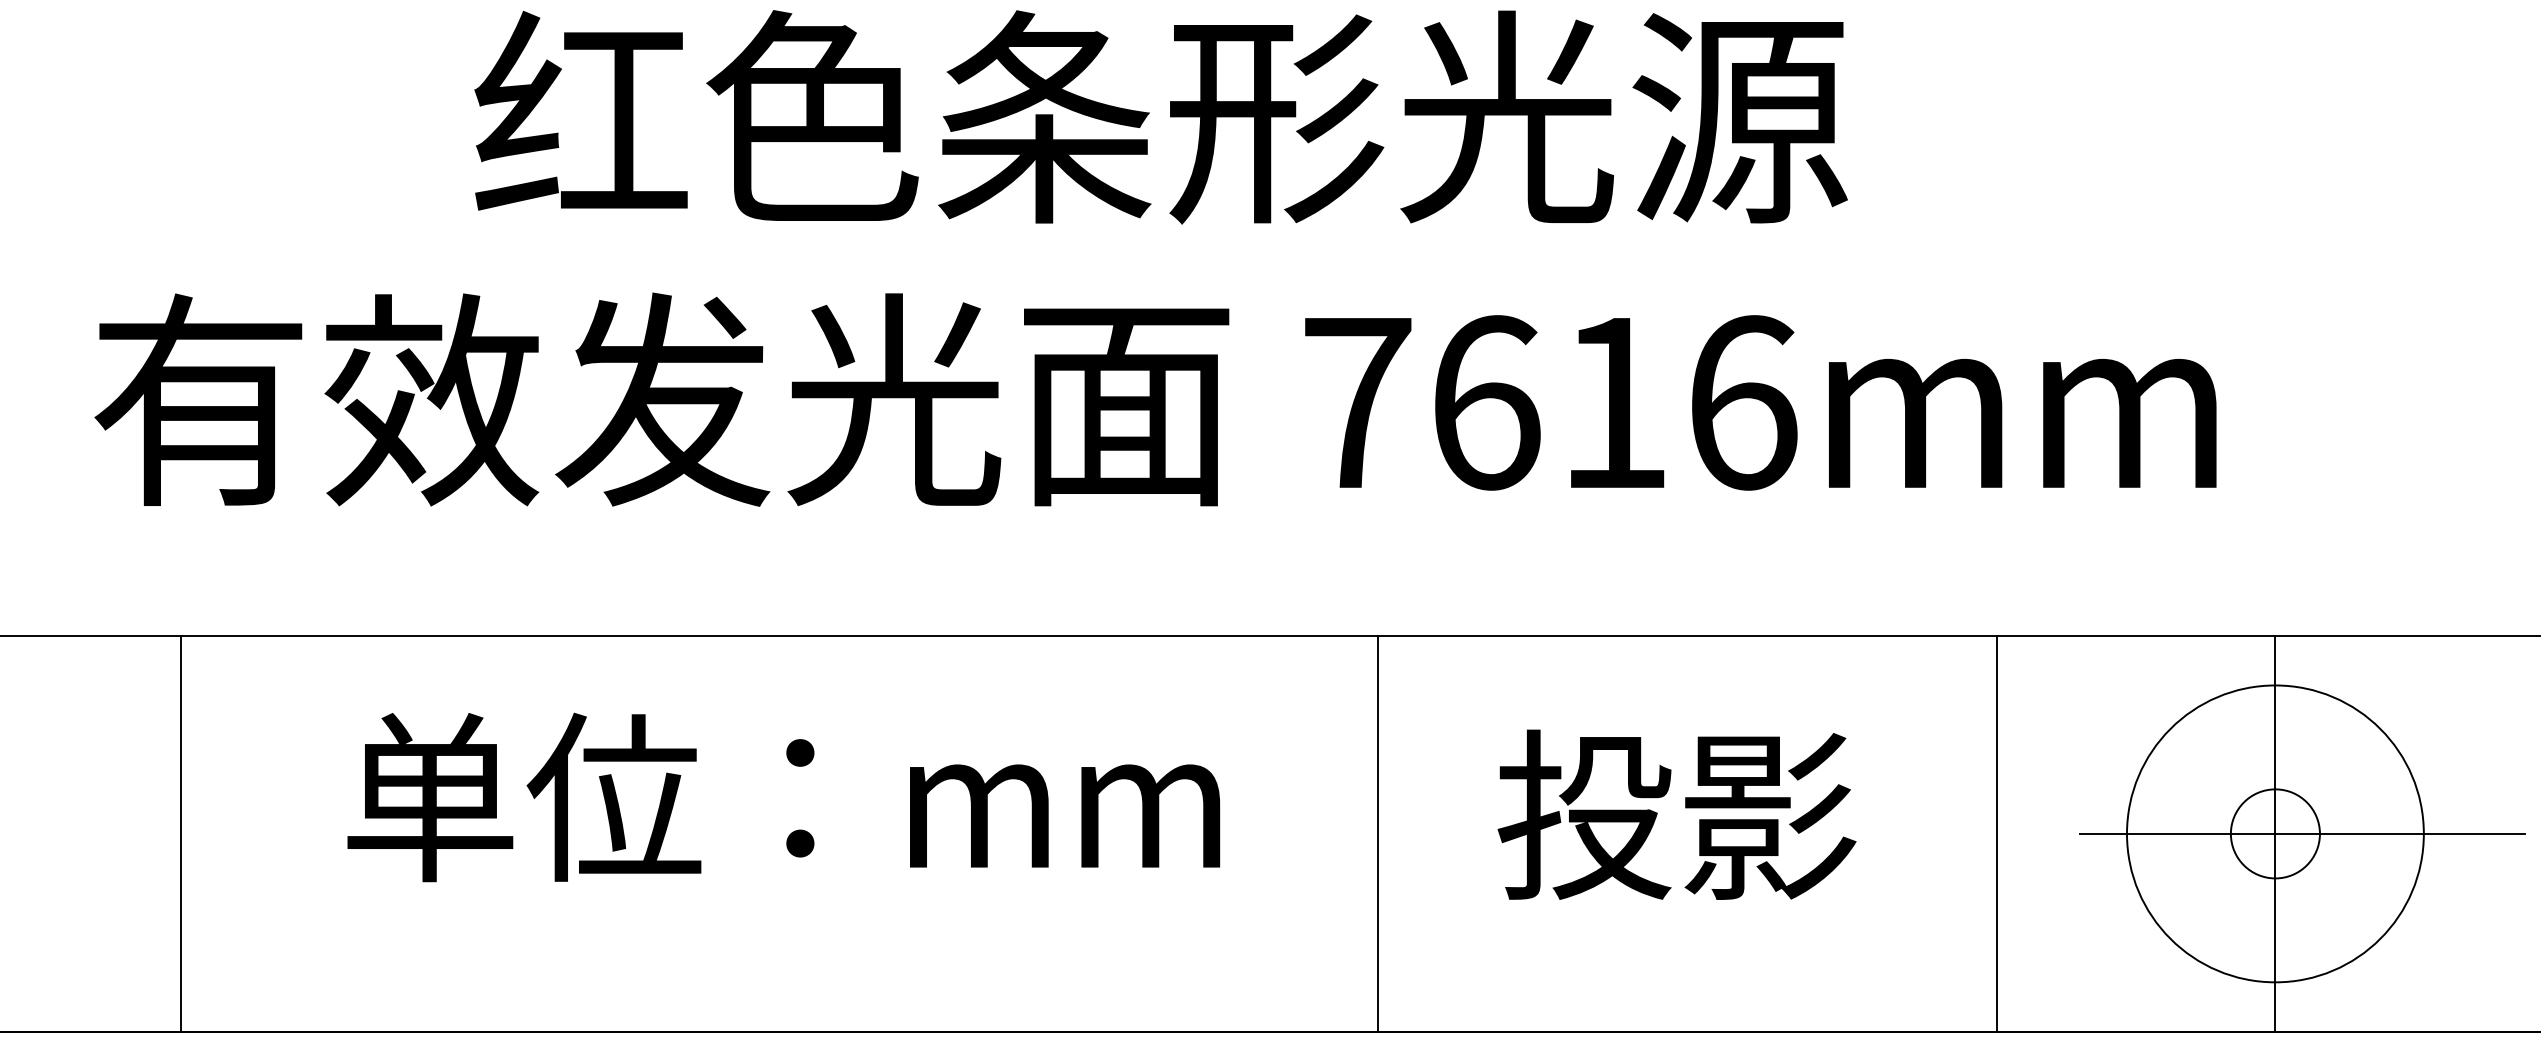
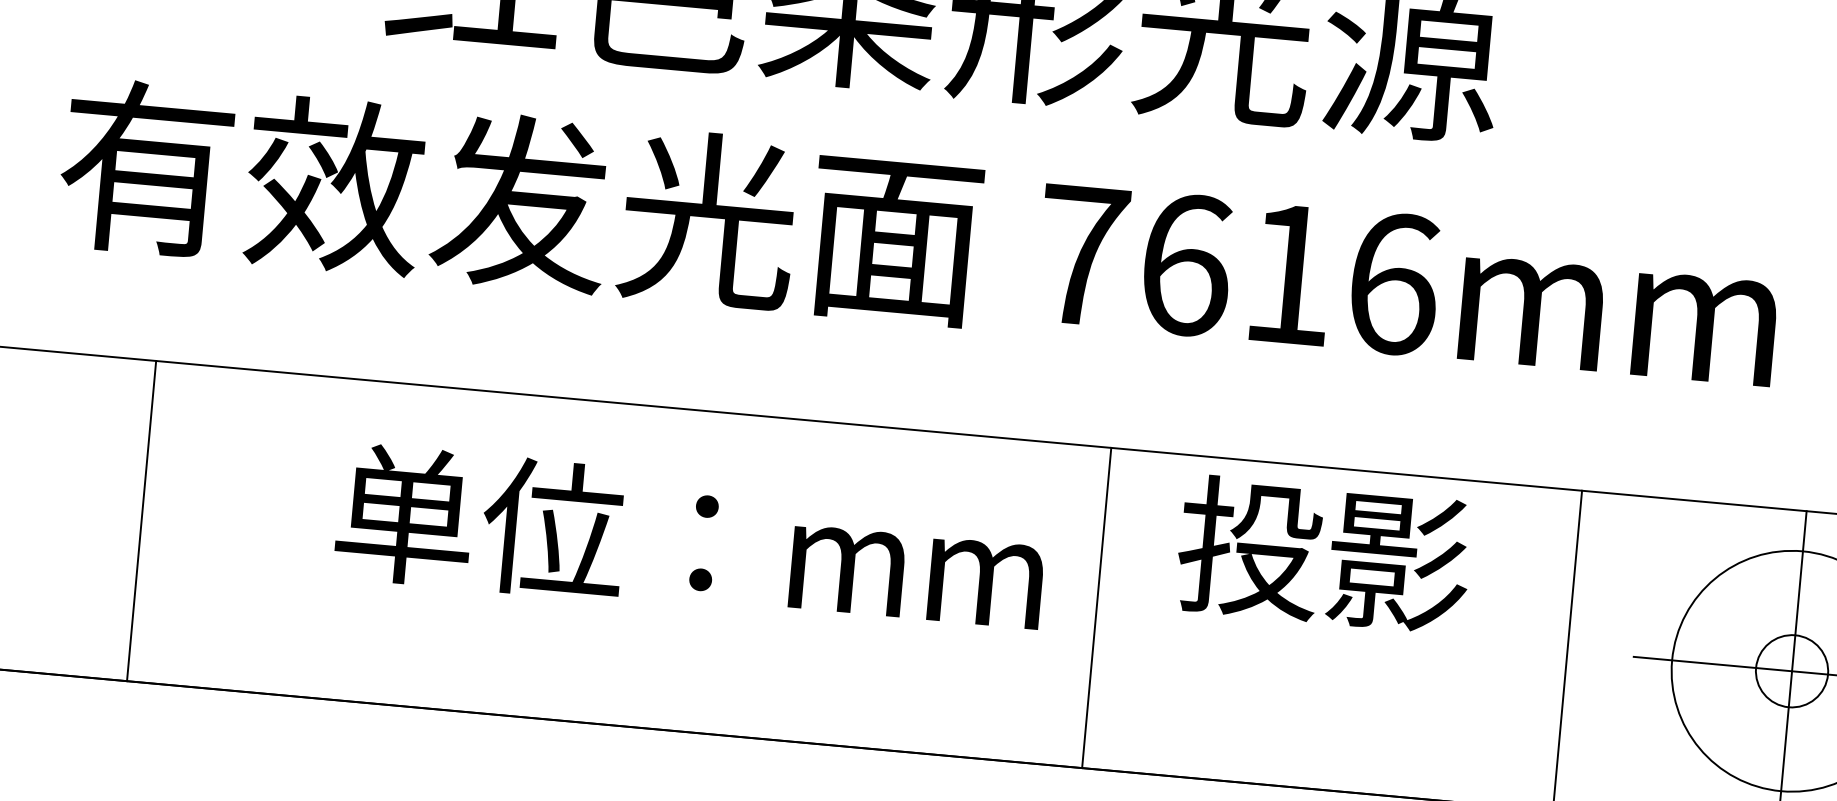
text: (783, 797) -> (690, 541), moved
text: (1676, 814) -> (1323, 554), moved
line: (181, 833) -> (141, 520), moved
line: (1377, 833) -> (1096, 607), moved

